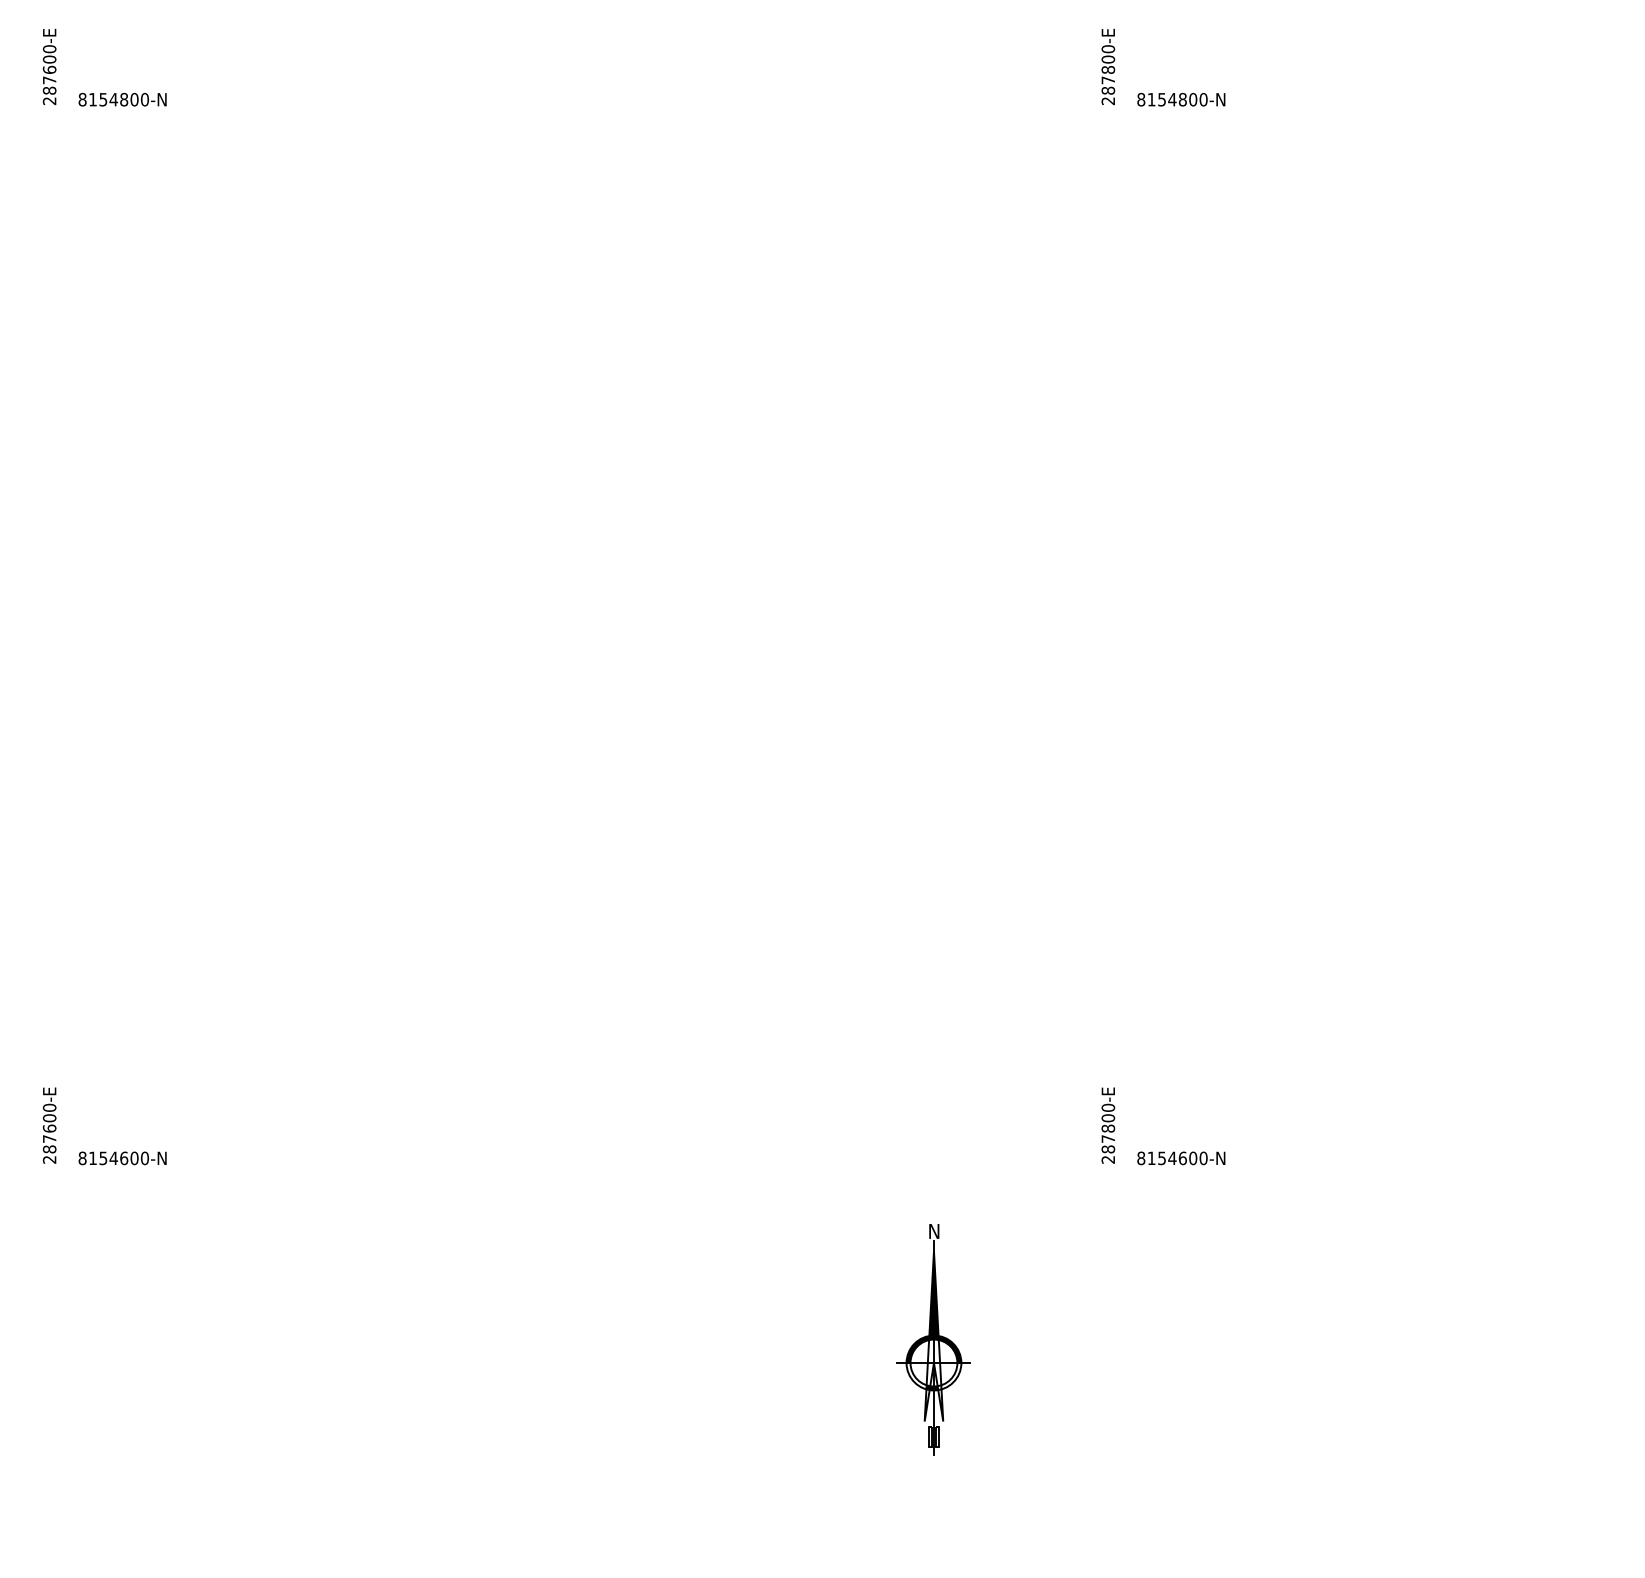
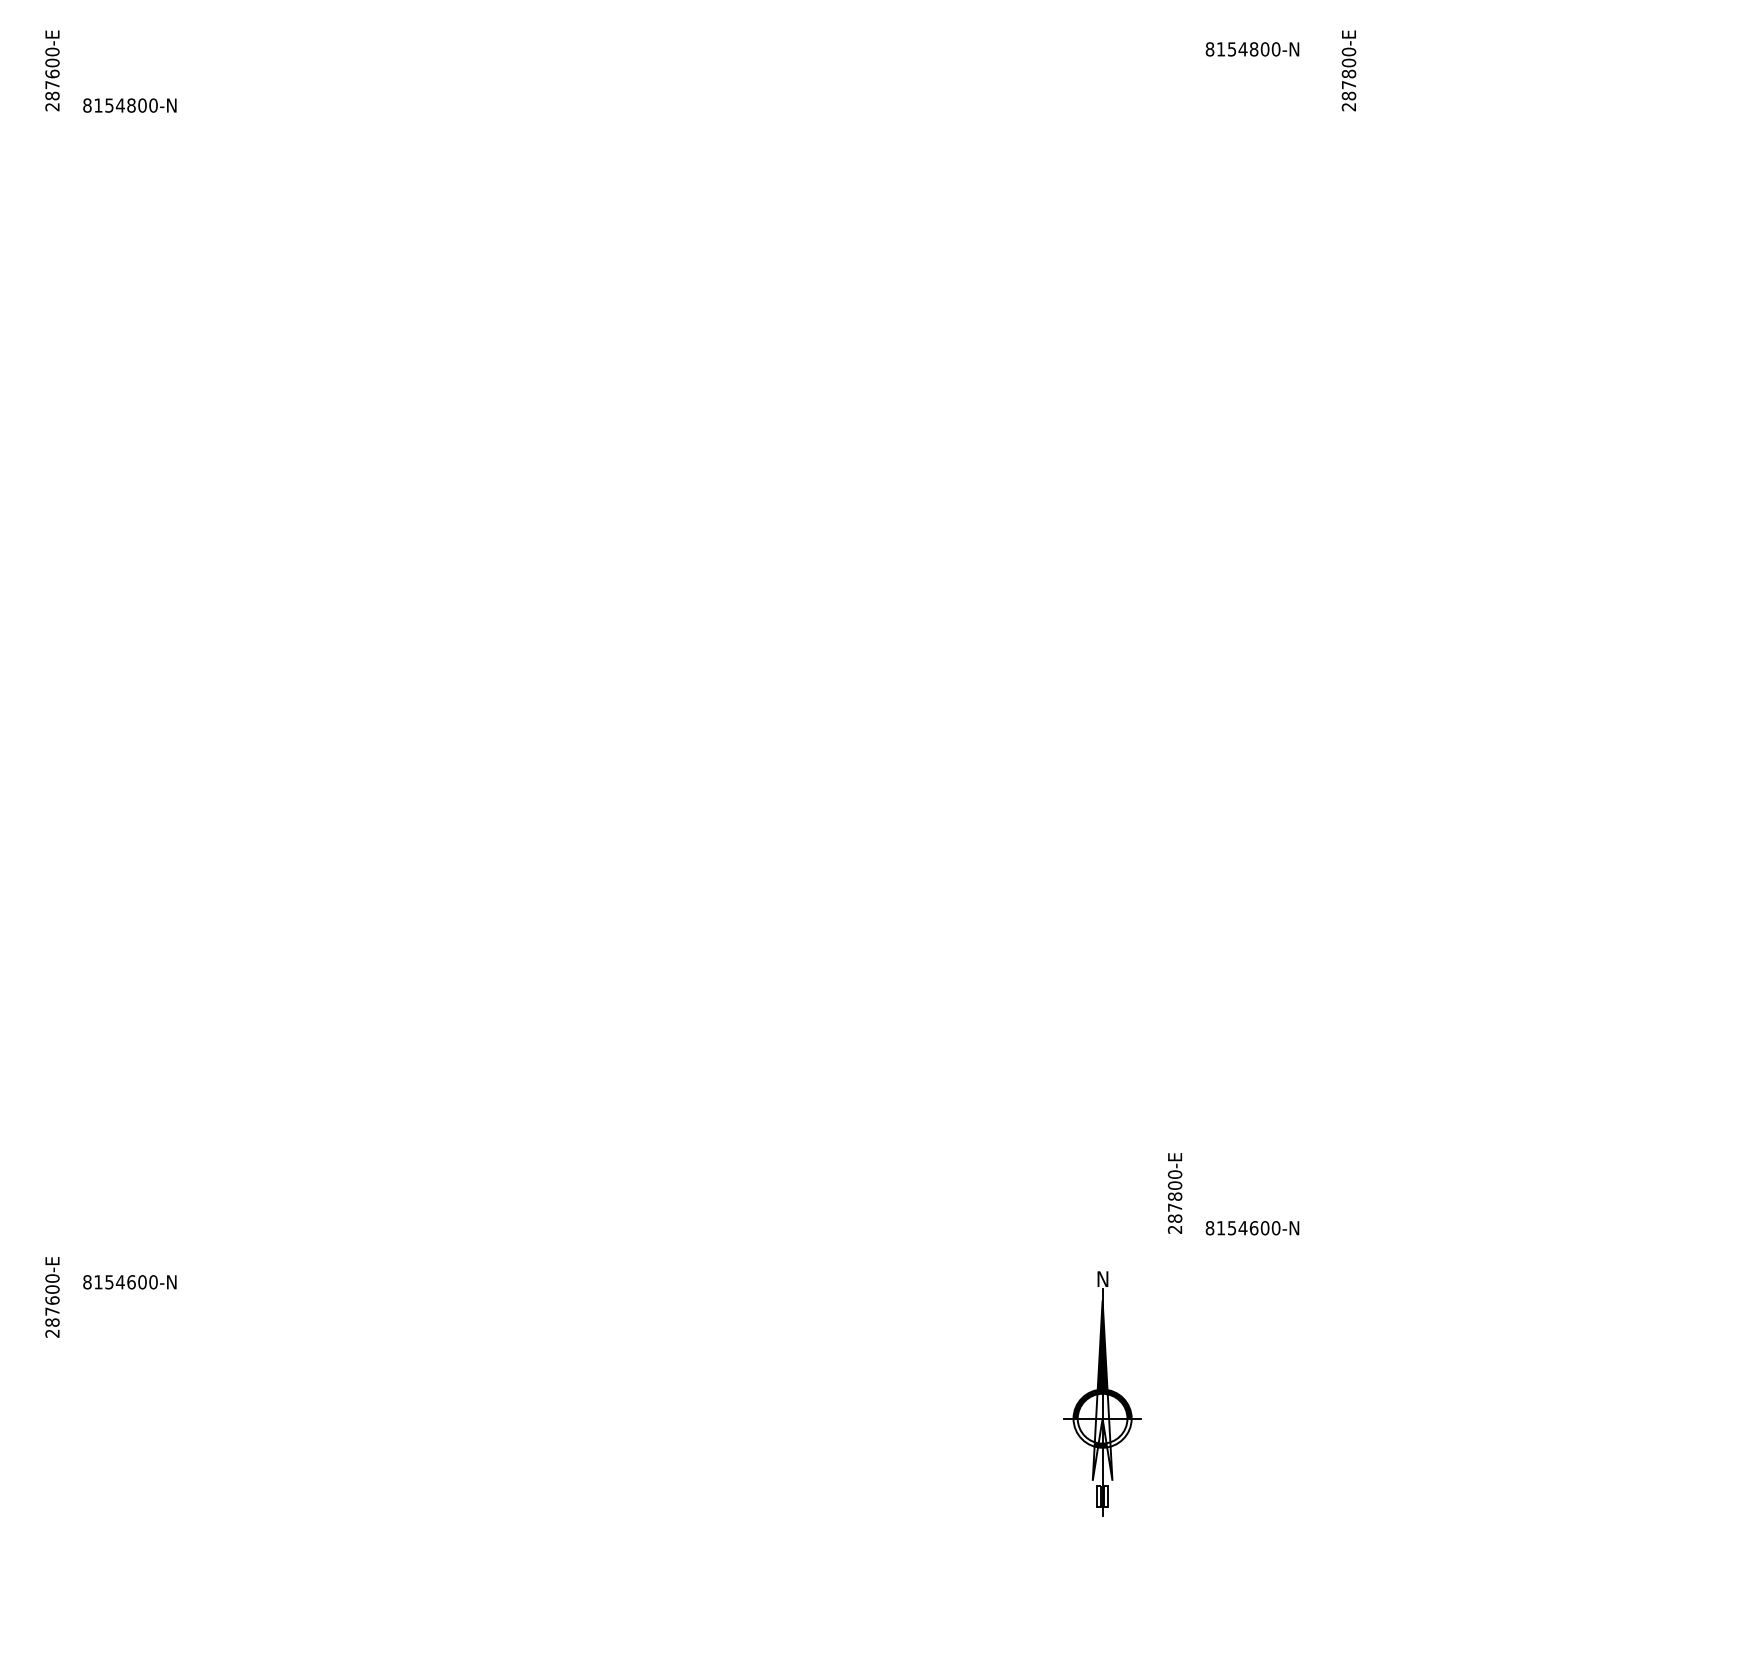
text: (1108, 66) -> (1349, 70), moved
text: (1181, 99) -> (1252, 49), moved
text: (49, 1125) -> (52, 1297), moved
text: (122, 1158) -> (129, 1282), moved
part: (933, 1339) -> (1102, 1393), moved

